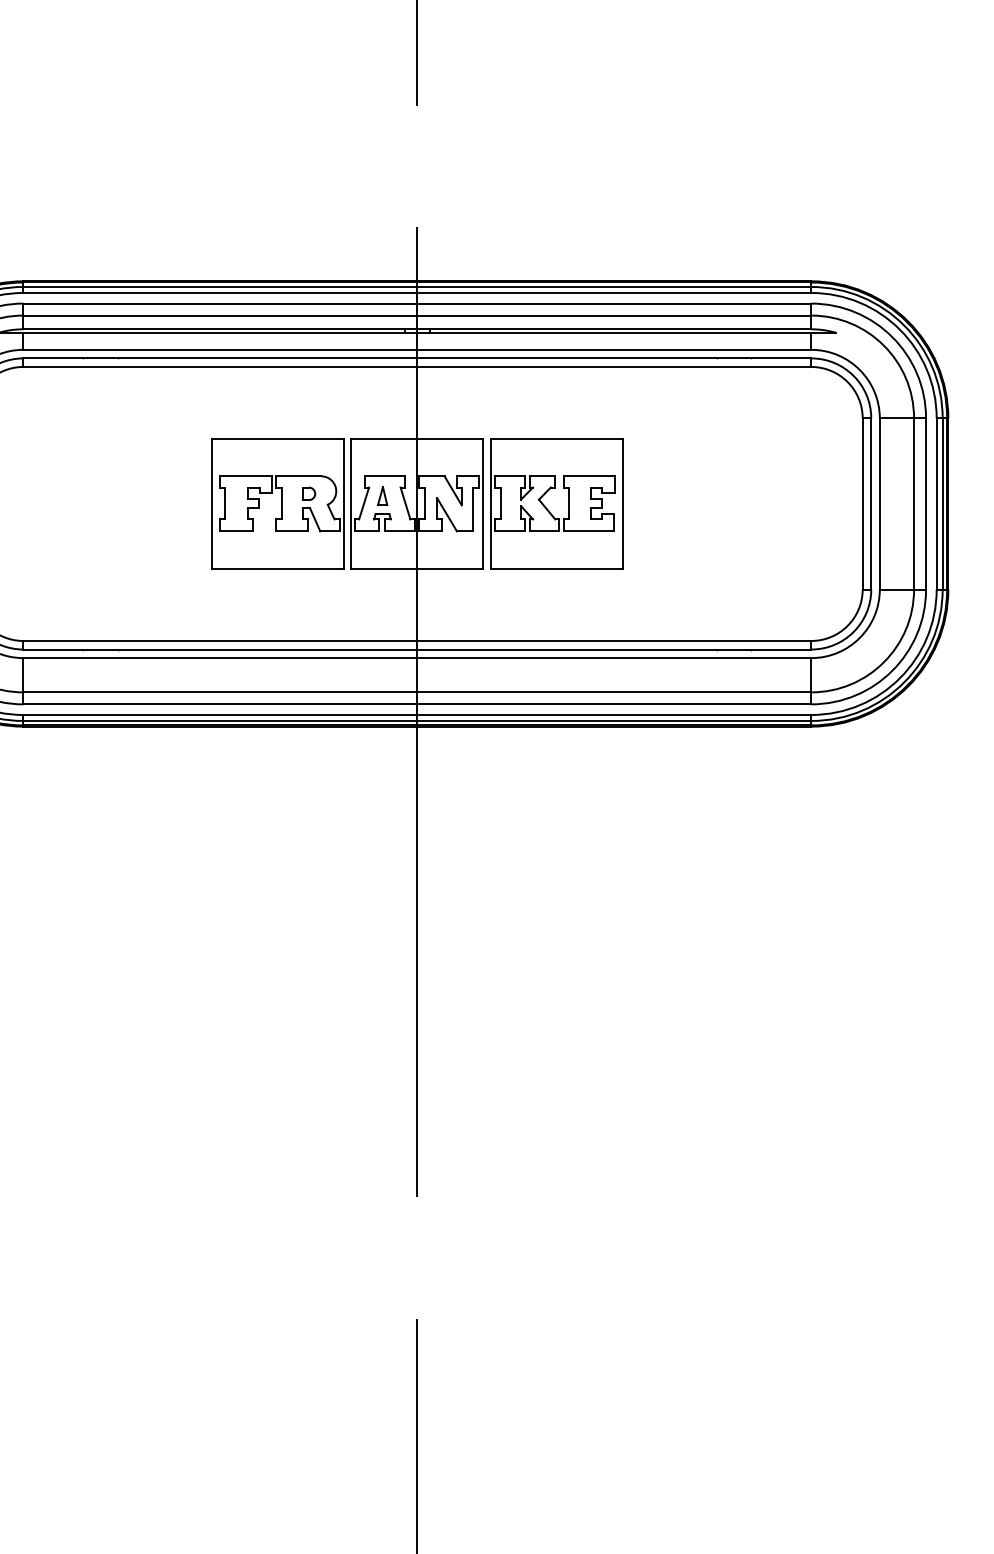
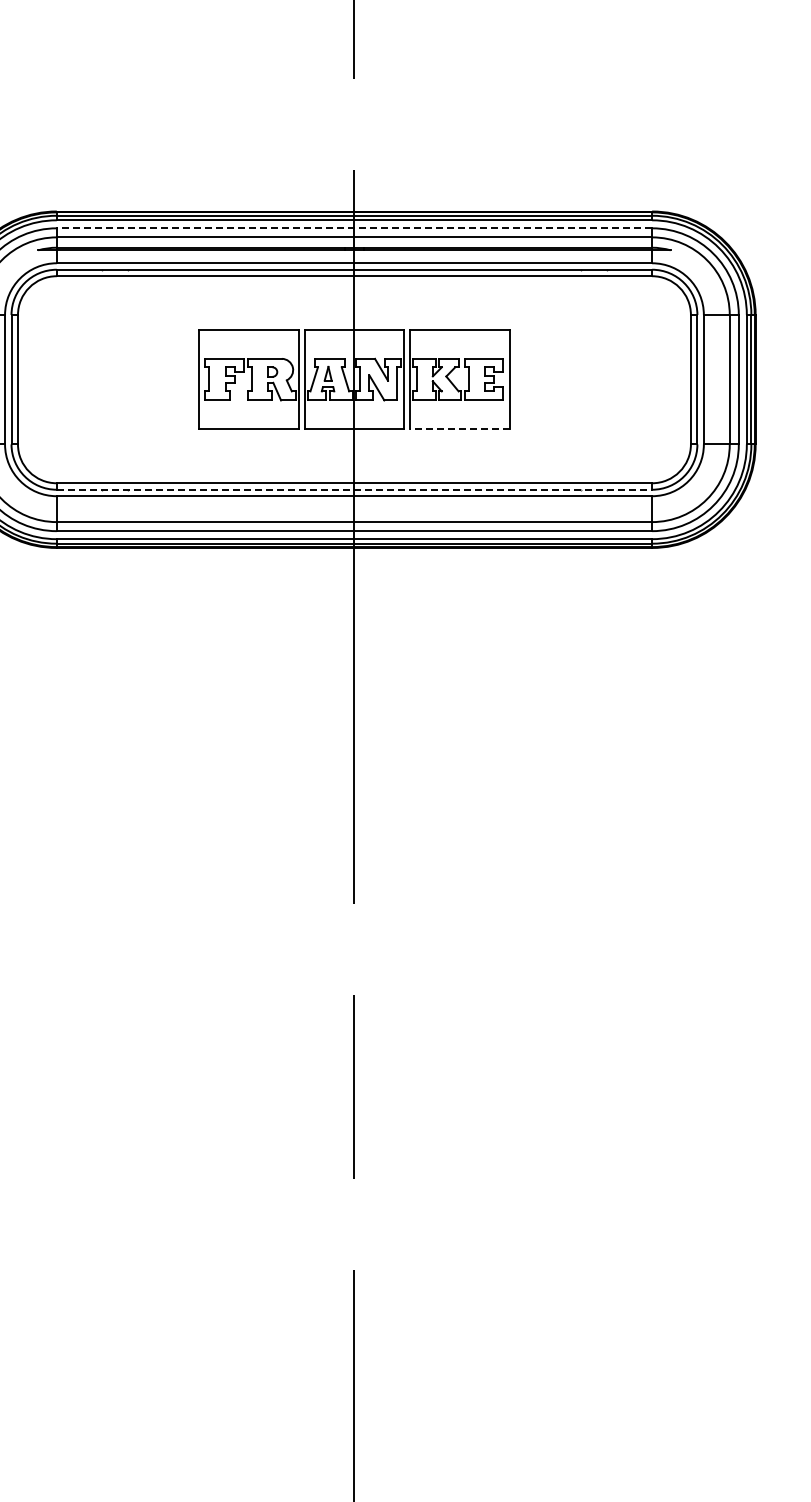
line: (417, 303) -> (354, 228), solid -> dashed
line: (556, 569) -> (459, 429), solid -> dashed
line: (417, 649) -> (354, 489), solid -> dashed

